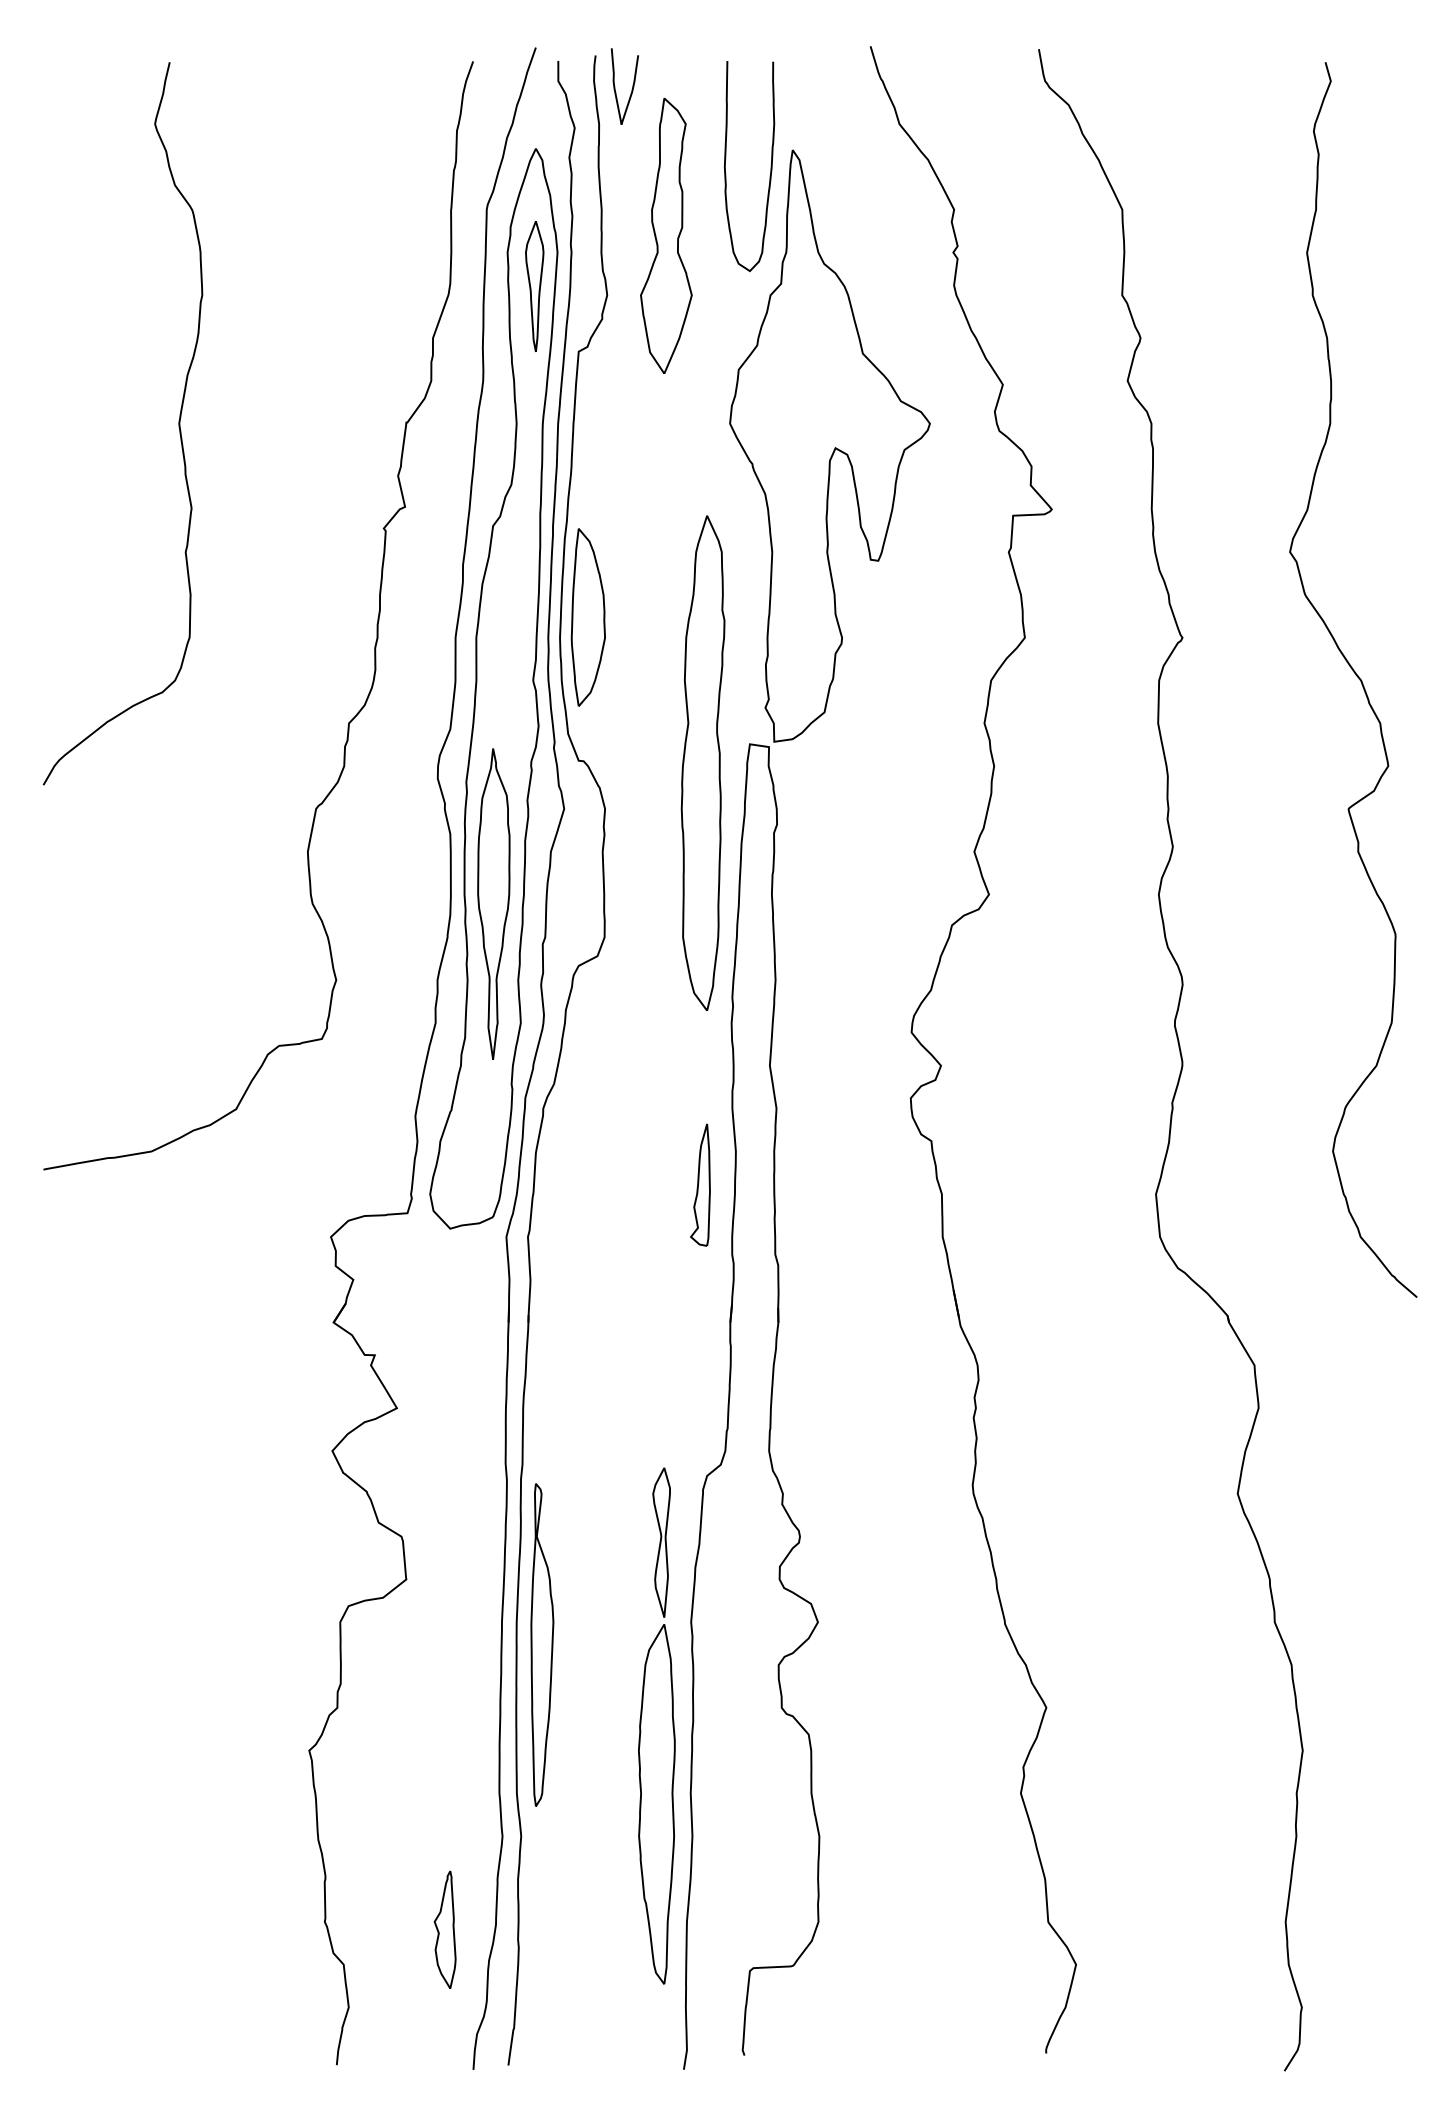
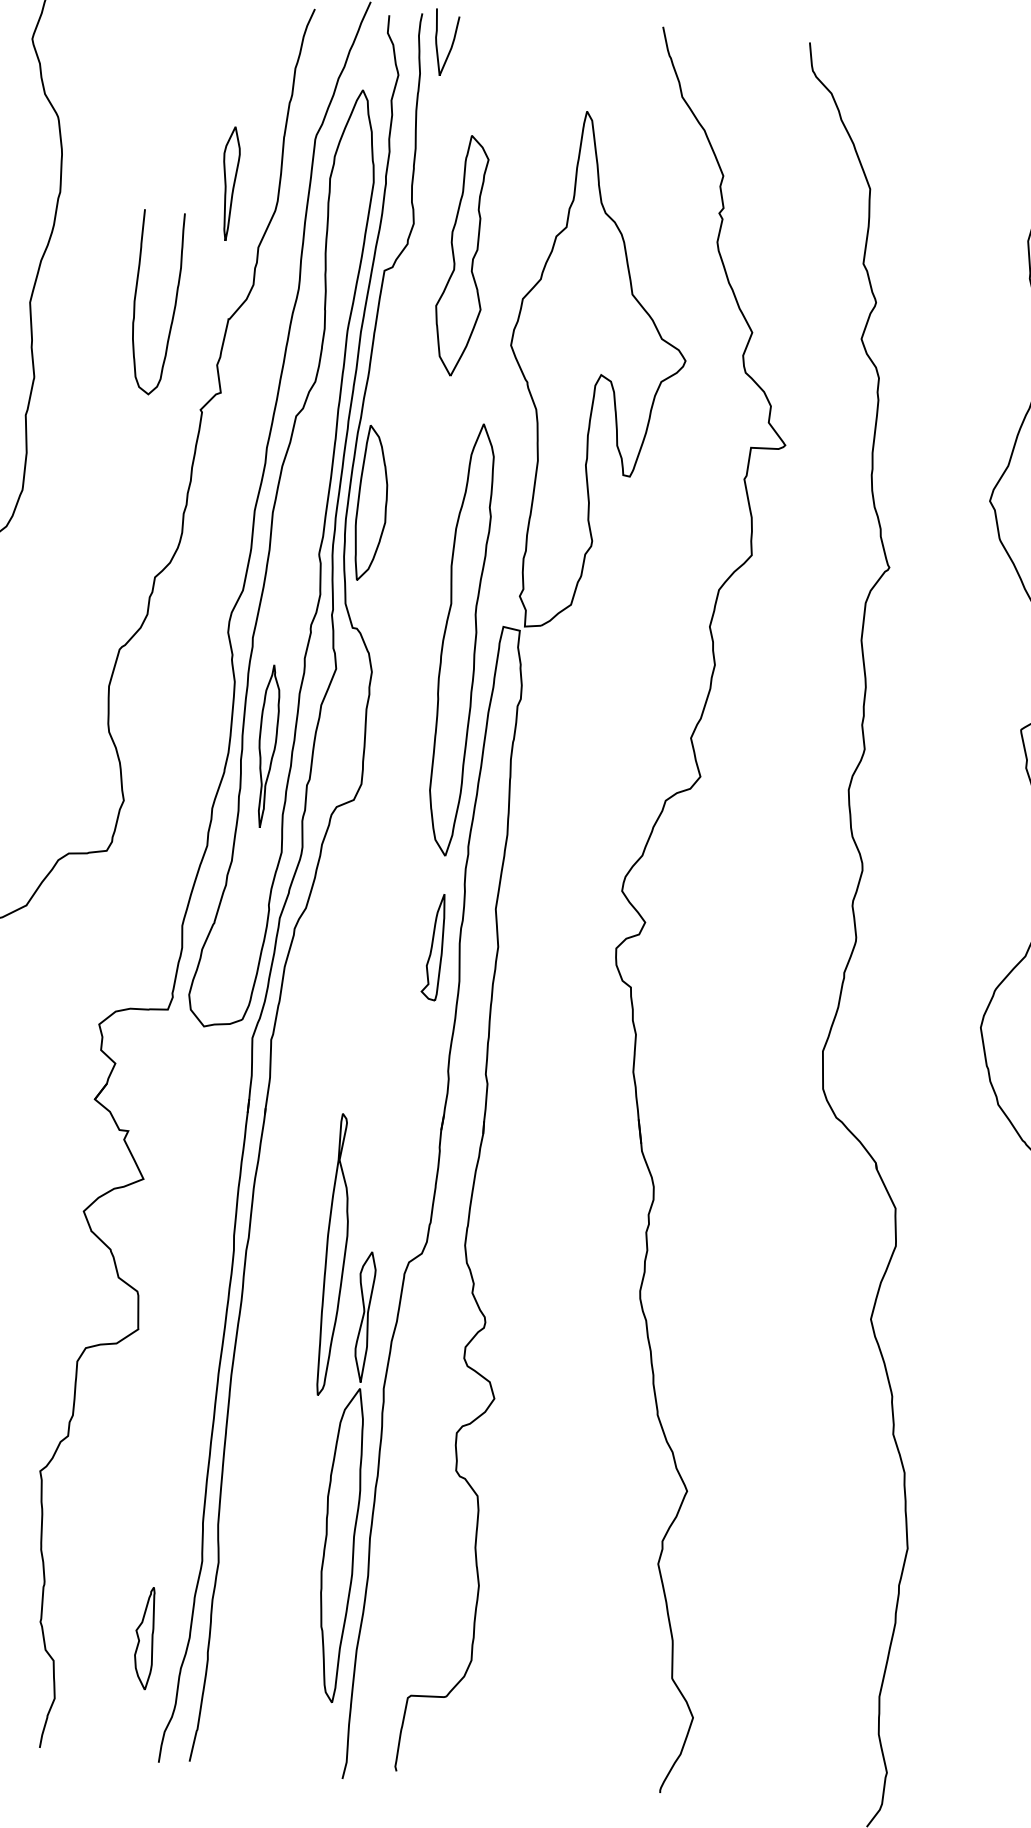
curve: (770, 166) -> (174, 304), moved
part: (666, 235) -> (463, 255), moved
part: (534, 286) -> (229, 183), moved
part: (493, 903) -> (267, 745), size x0.6
part: (700, 1184) -> (434, 946), moved
part: (542, 1644) -> (336, 1254), moved

